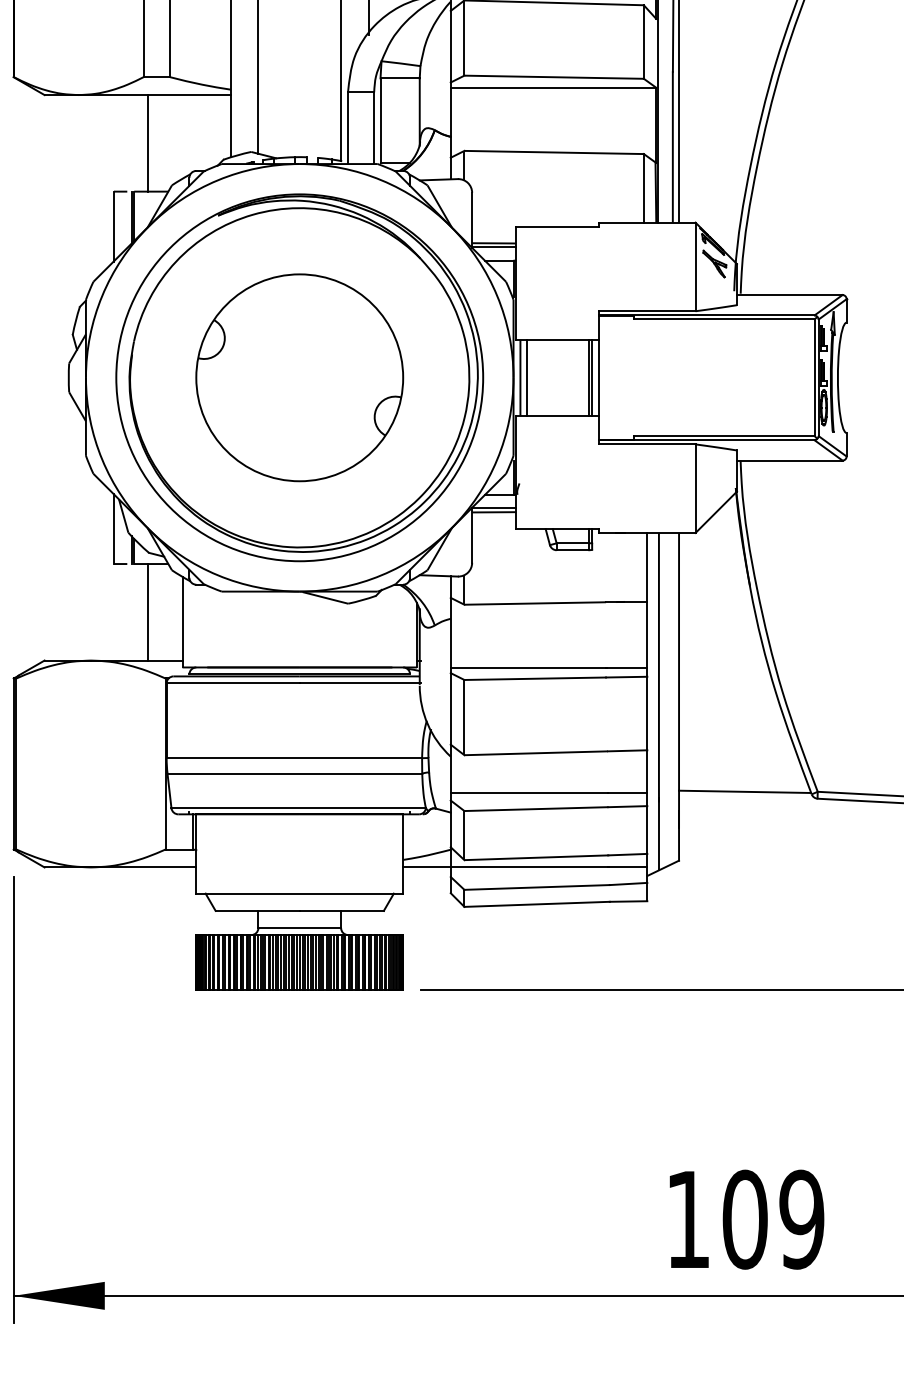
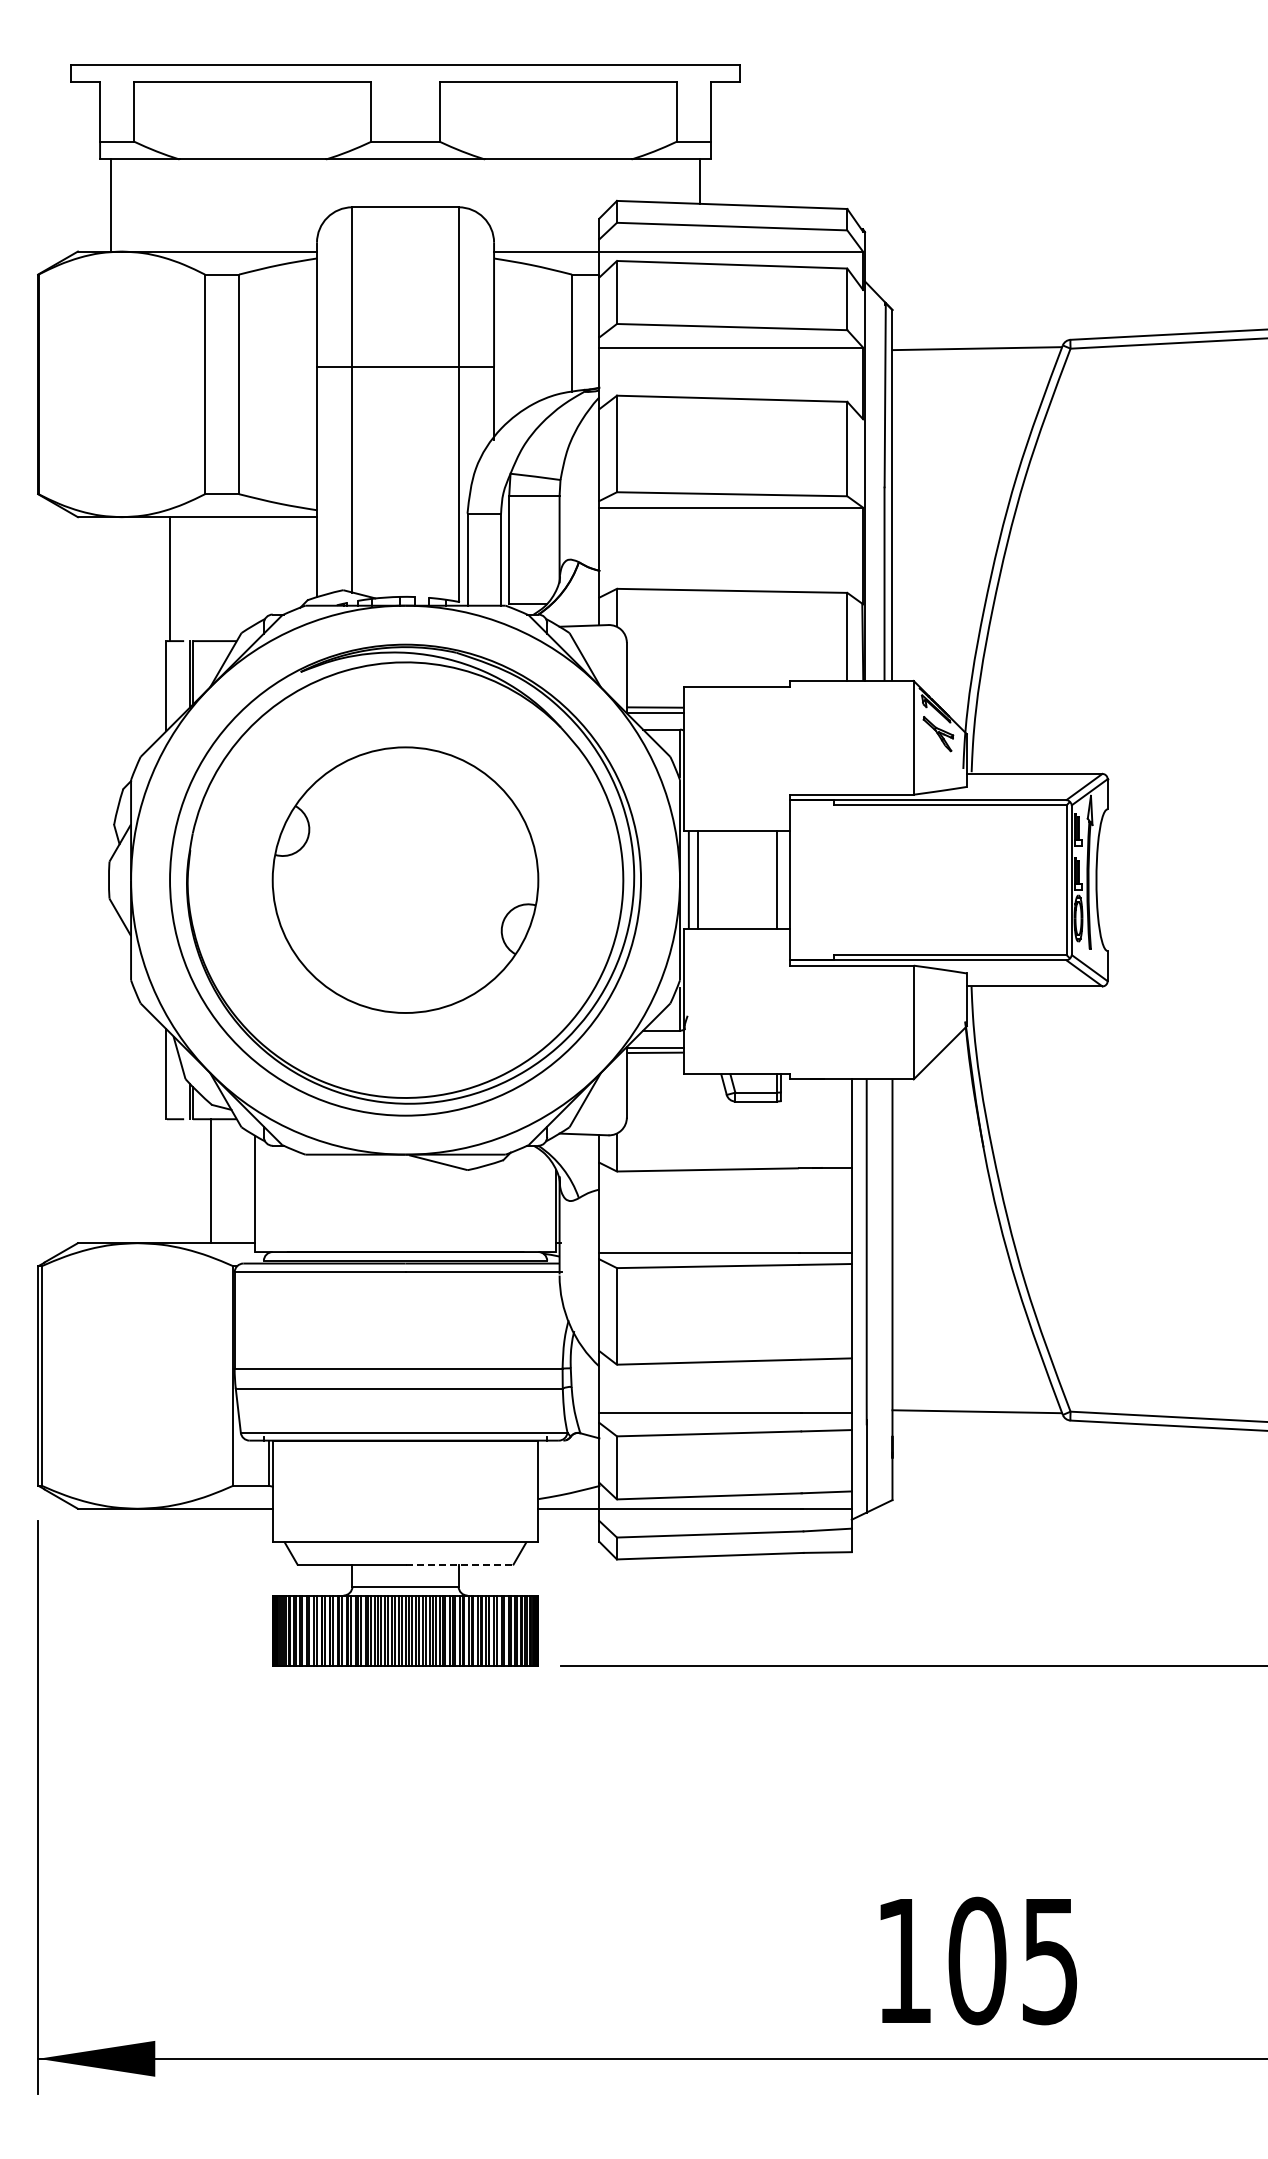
line: (147, 143) -> (169, 579), moved
line: (591, 377) -> (780, 879), removed
line: (342, 910) -> (460, 1564), solid -> dashed
text: (801, 1219) -> (1049, 1960), 109 -> 105

